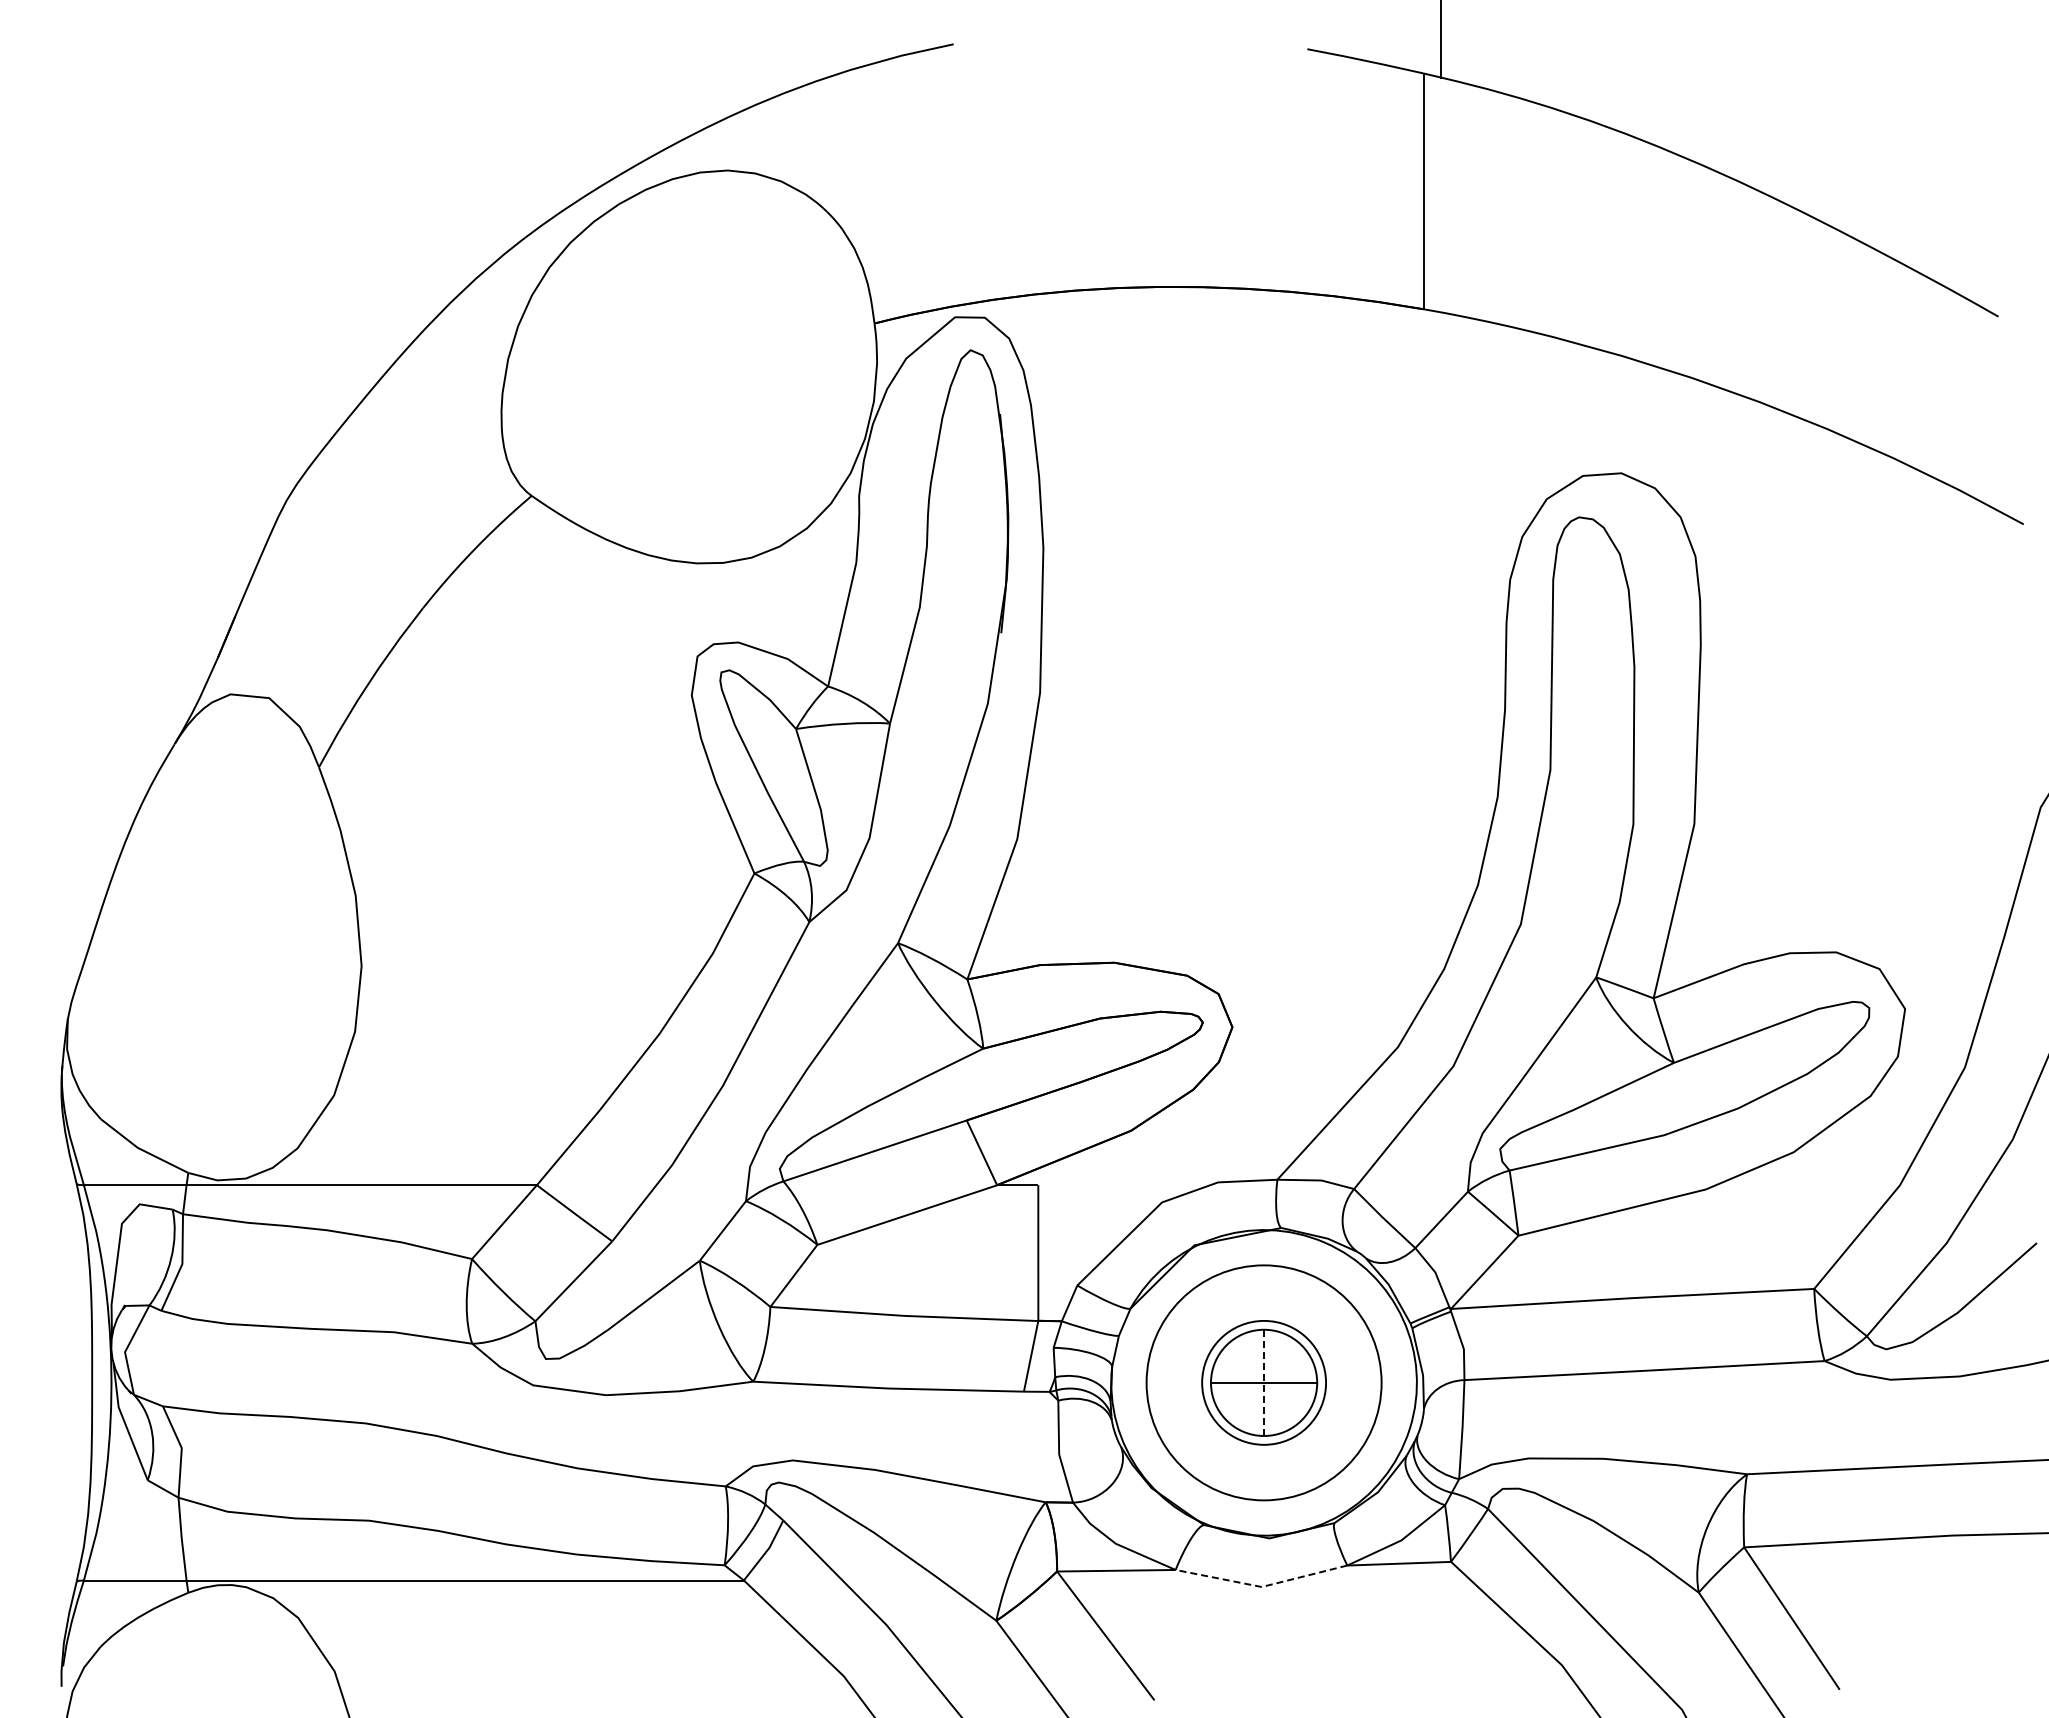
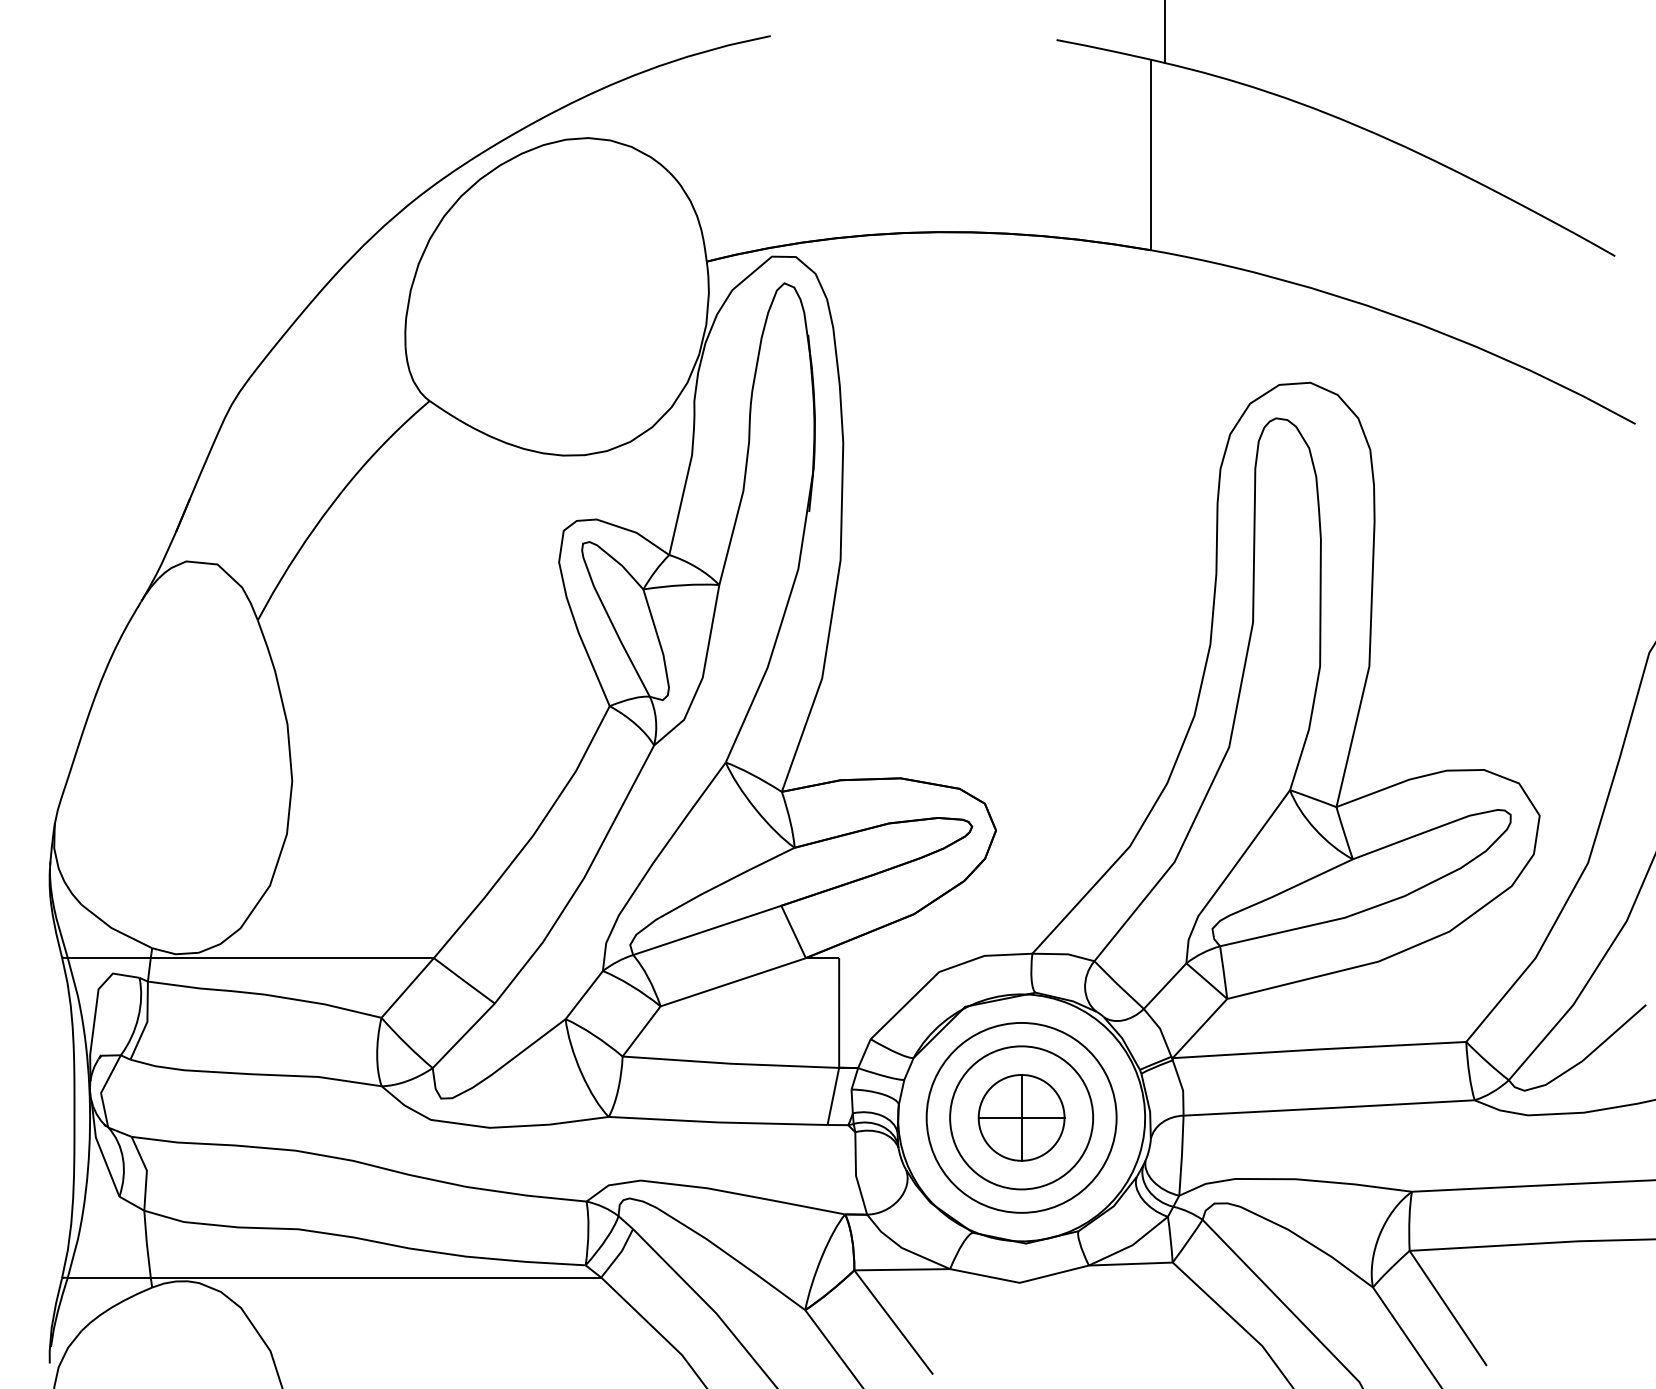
circle: (1263, 1382) -> (1021, 1117), size x1.43
line: (1264, 1383) -> (1021, 1118), dashed -> solid
line: (1261, 1587) -> (1019, 1283), dashed -> solid

